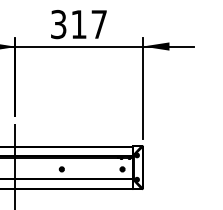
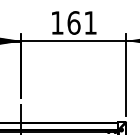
text: (78, 24) -> (73, 22), 317 -> 161

